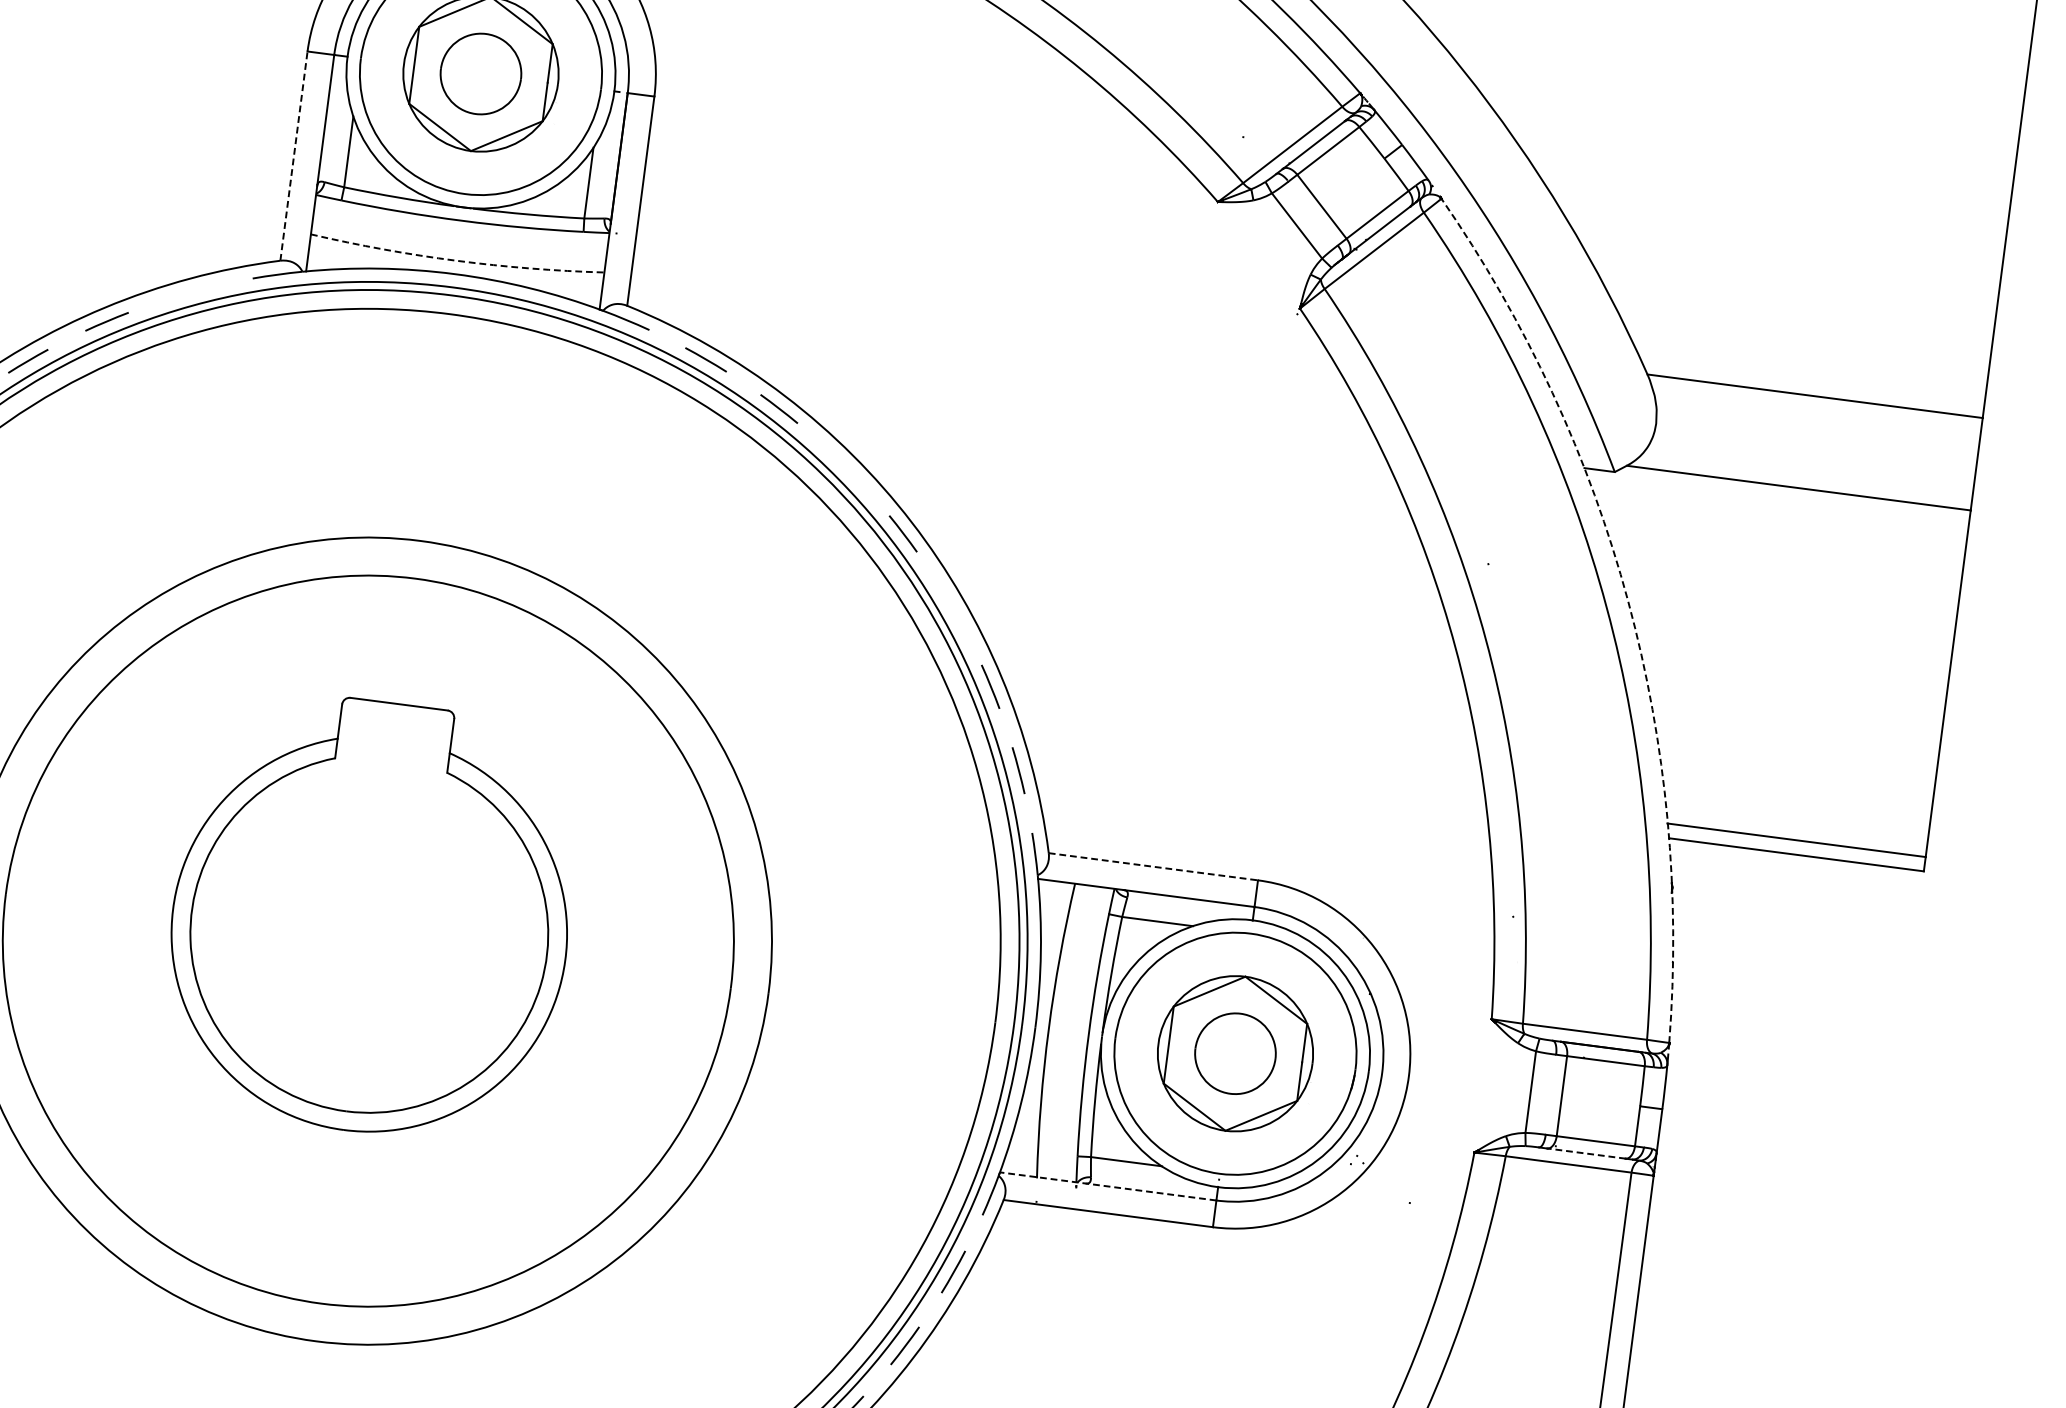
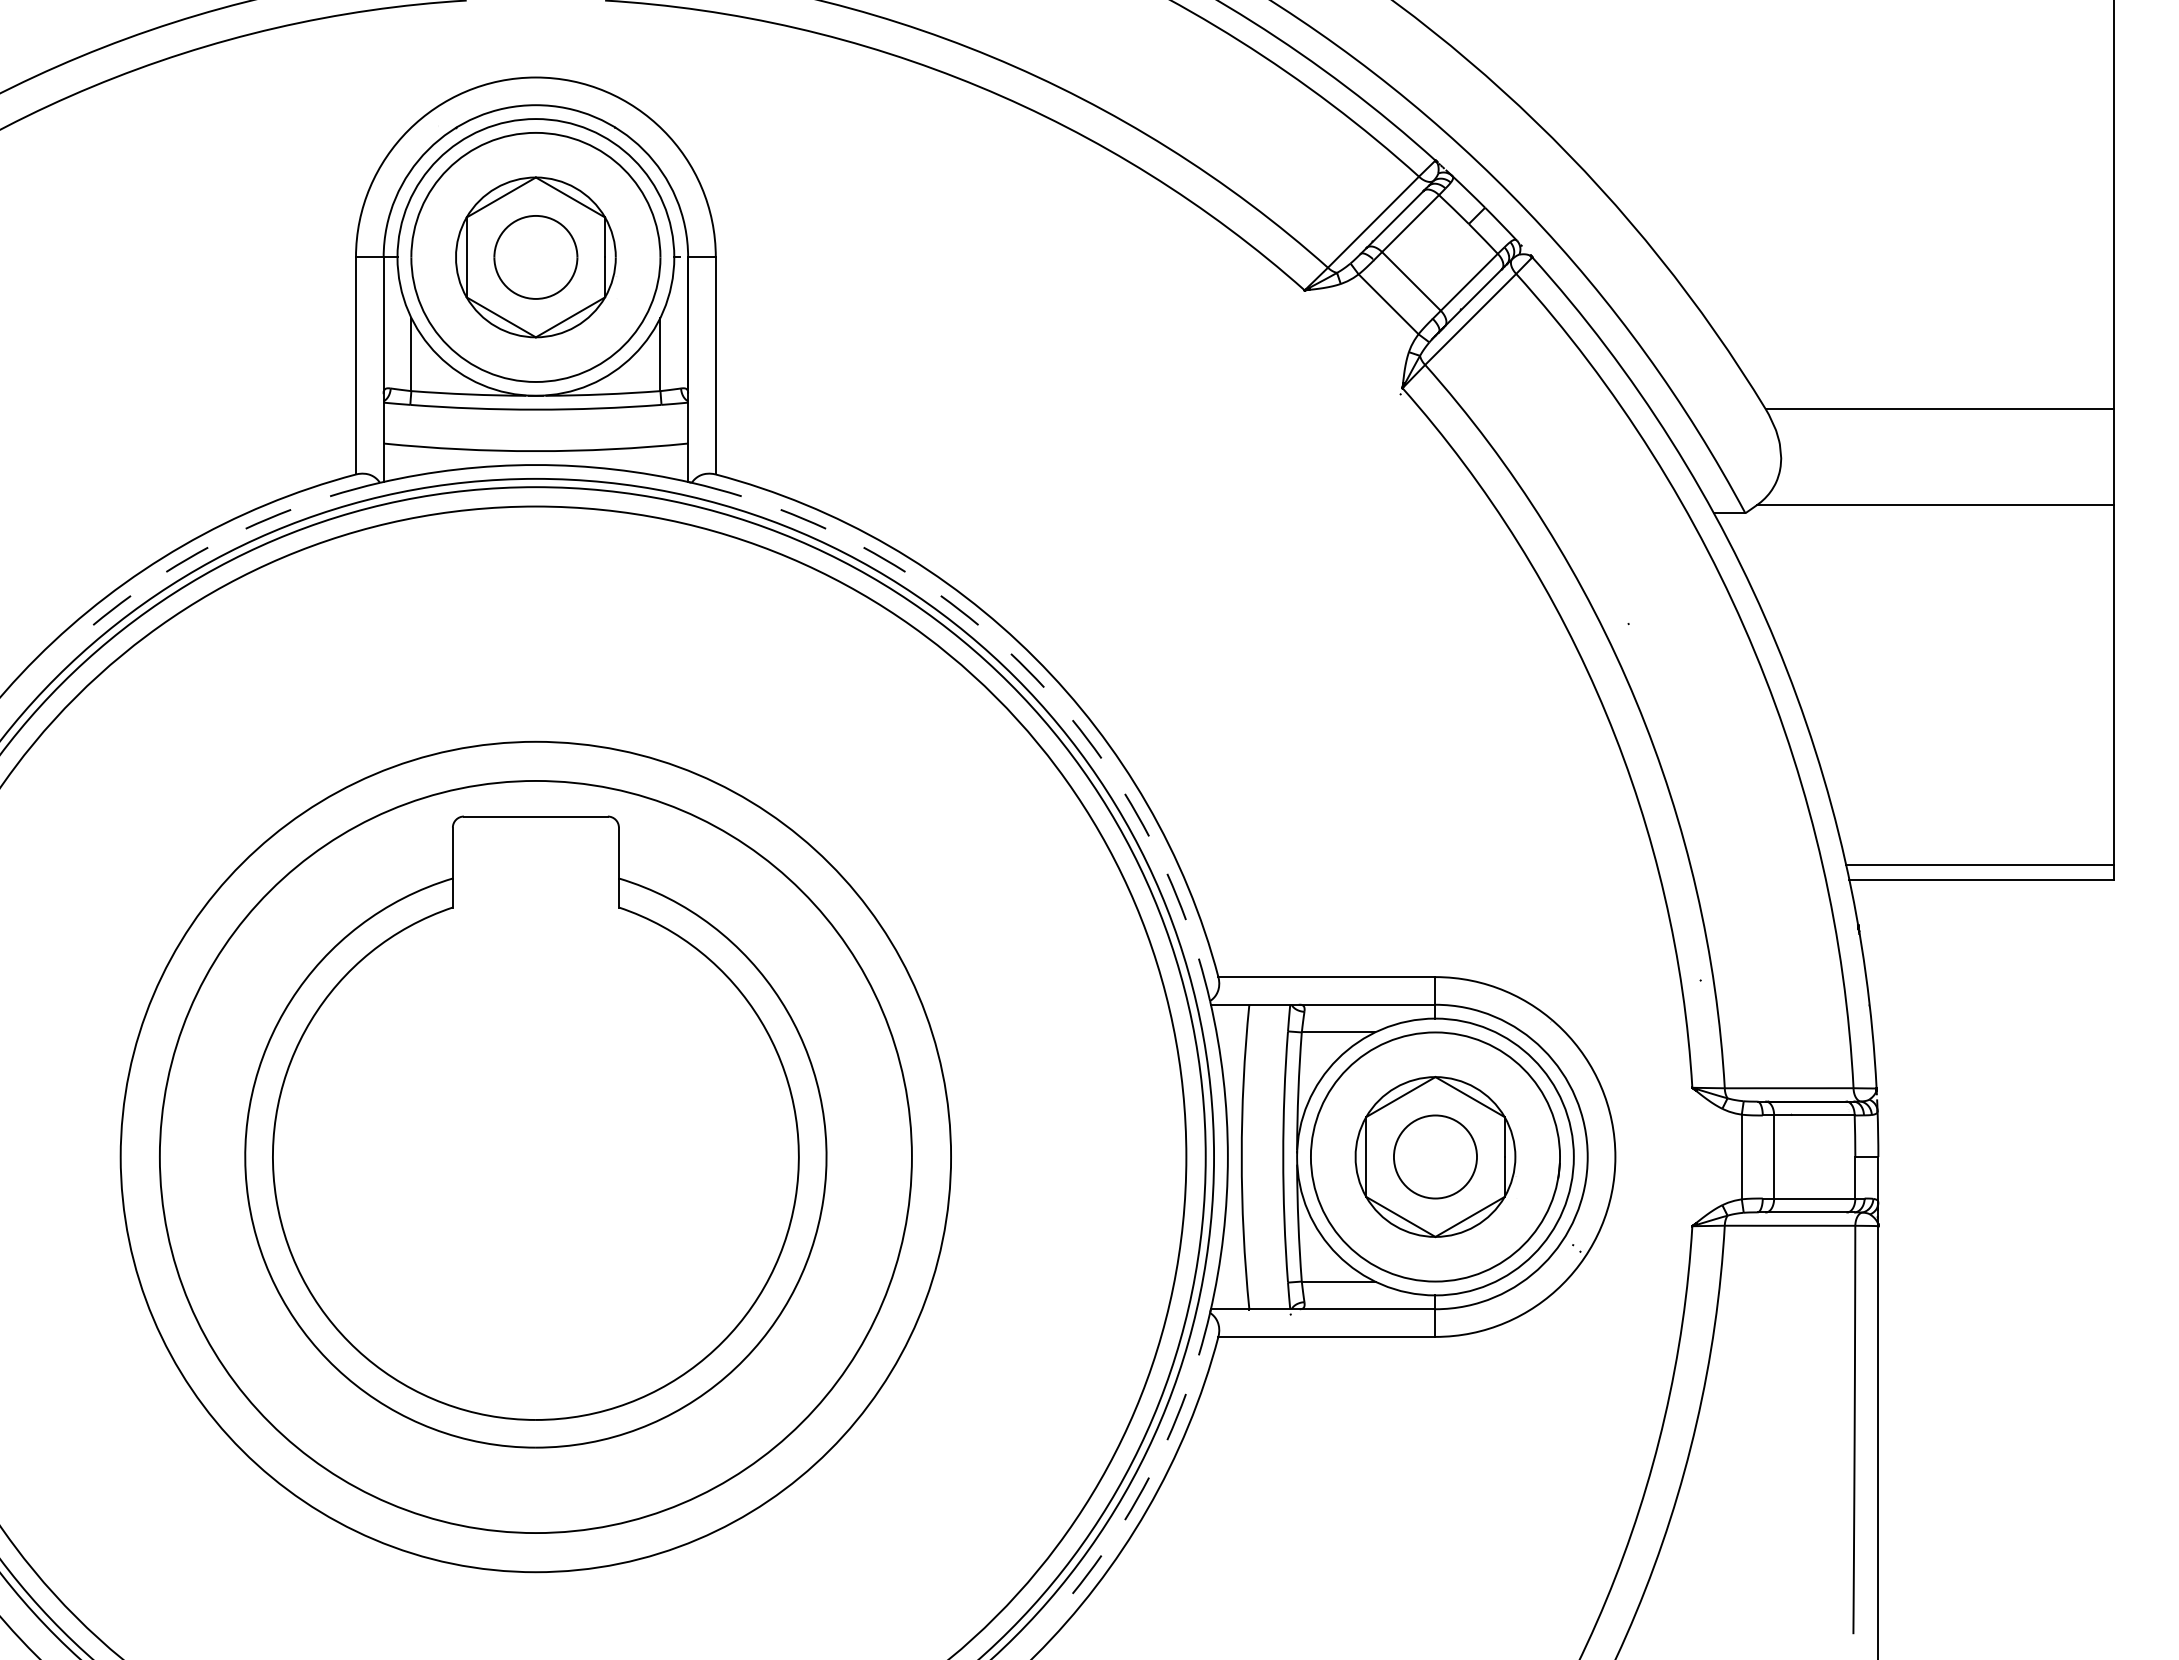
line: (293, 155) -> (355, 365), dashed -> solid
arc: (456, 261) -> (535, 451), dashed -> solid
line: (190, 293) -> (268, 519), added
line: (845, 467) -> (959, 610), added
arc: (1628, 601) -> (1776, 643), dashed -> solid
line: (952, 606) -> (1087, 738), added
line: (1152, 867) -> (1326, 977), dashed -> solid
part: (371, 916) -> (535, 1131), size x1.43
line: (1587, 1153) -> (1807, 1212), dashed -> solid
line: (1107, 1186) -> (1322, 1309), dashed -> solid

